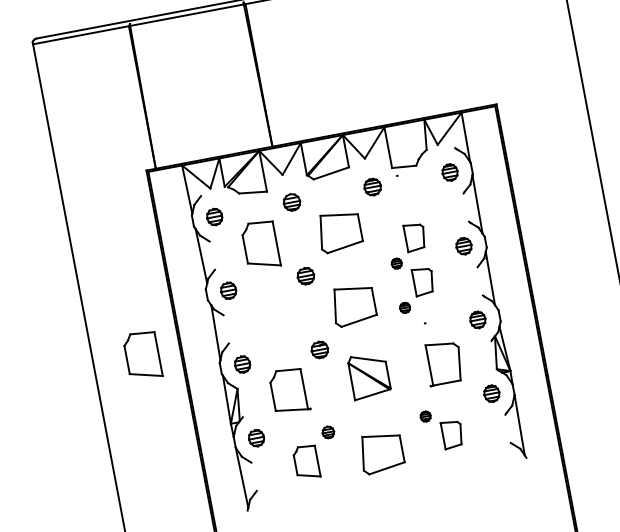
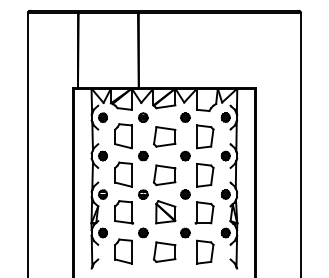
part: (411, 266) -> (197, 161), size x1.67
part: (142, 355) -> (123, 174), moved
part: (442, 428) -> (197, 245), size x1.67
part: (315, 451) -> (131, 245), size x1.43

